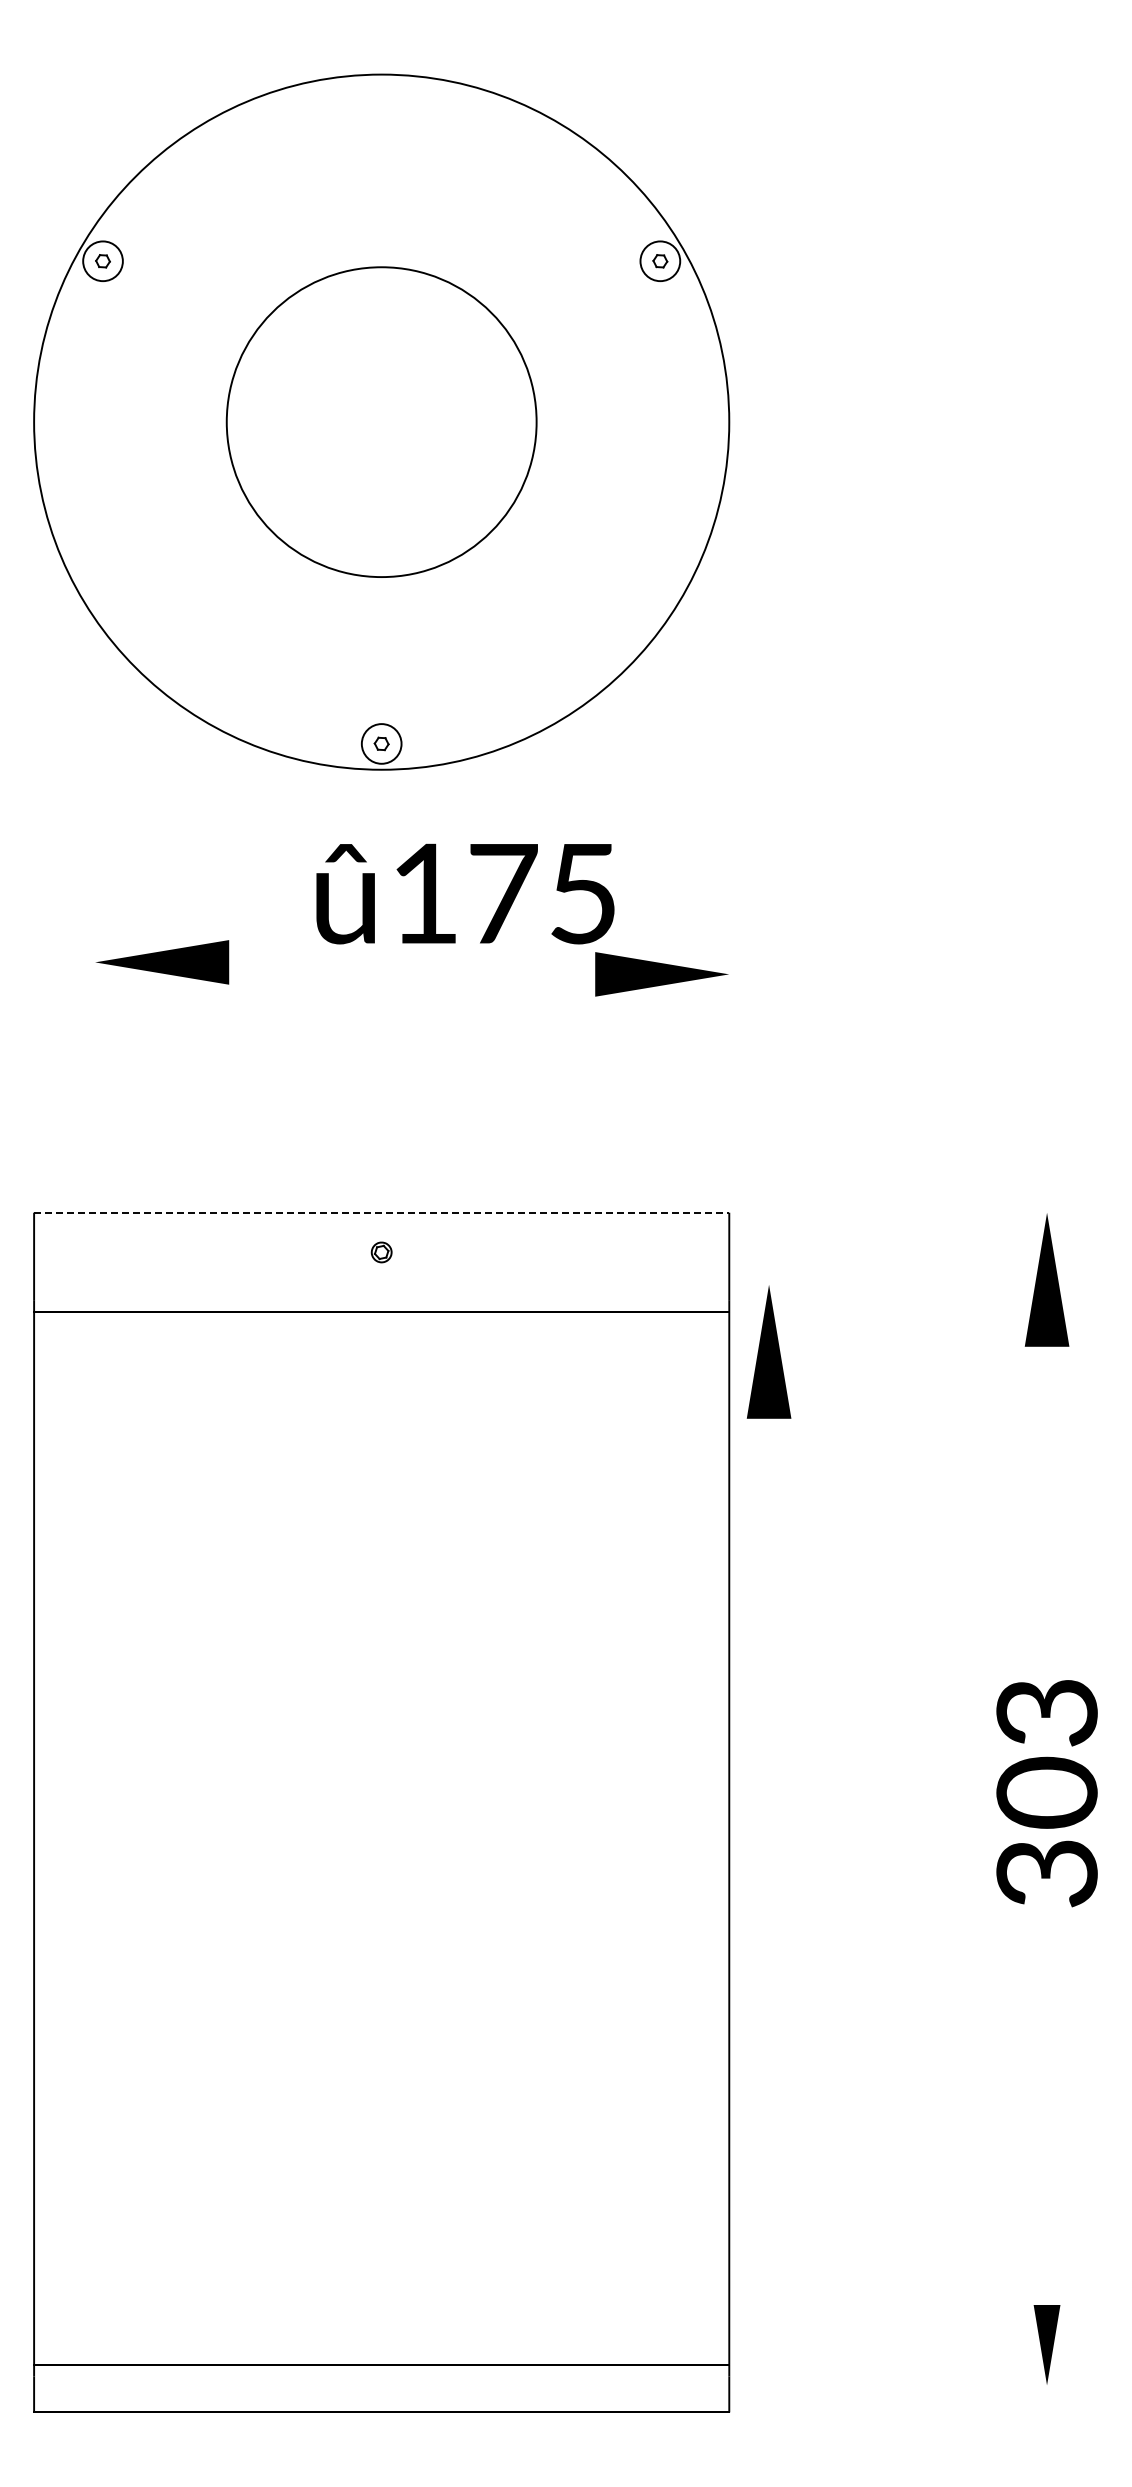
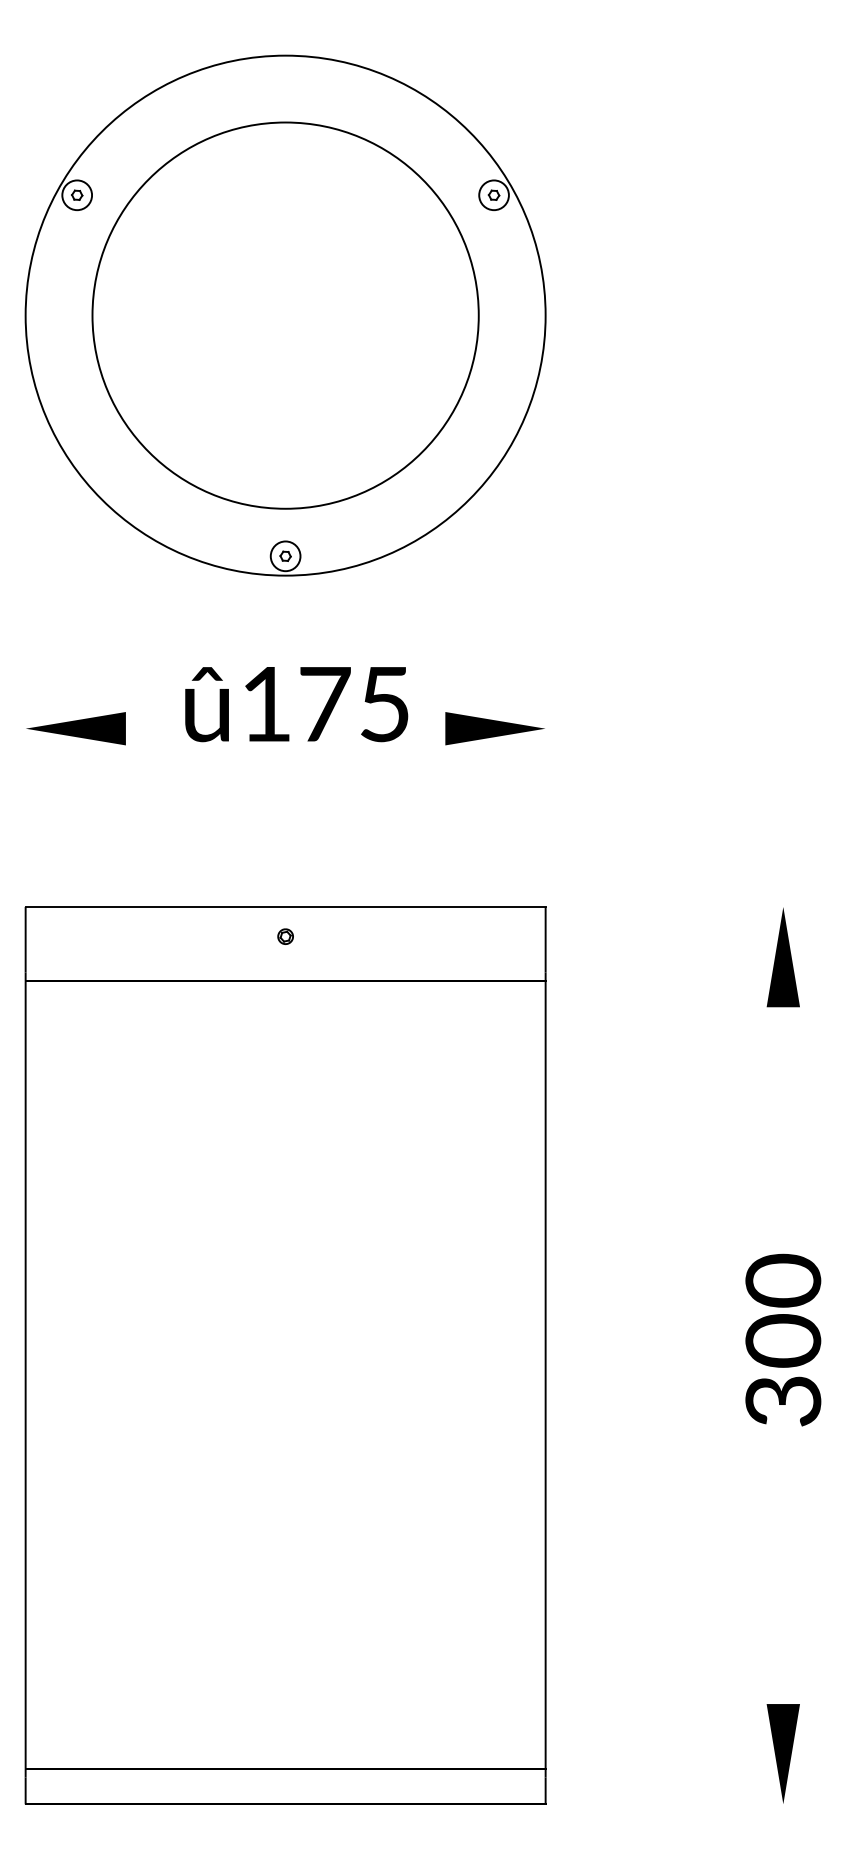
circle: (381, 421) -> (285, 315), size x1.67
text: (465, 893) -> (296, 704), moved
part: (162, 962) -> (76, 728), moved
line: (381, 1212) -> (285, 906), dashed -> solid
part: (768, 1351) -> (574, 1010), removed
text: (1046, 1712) -> (782, 1280), 303 -> 300
part: (1046, 2344) -> (782, 1753), size x1.67

